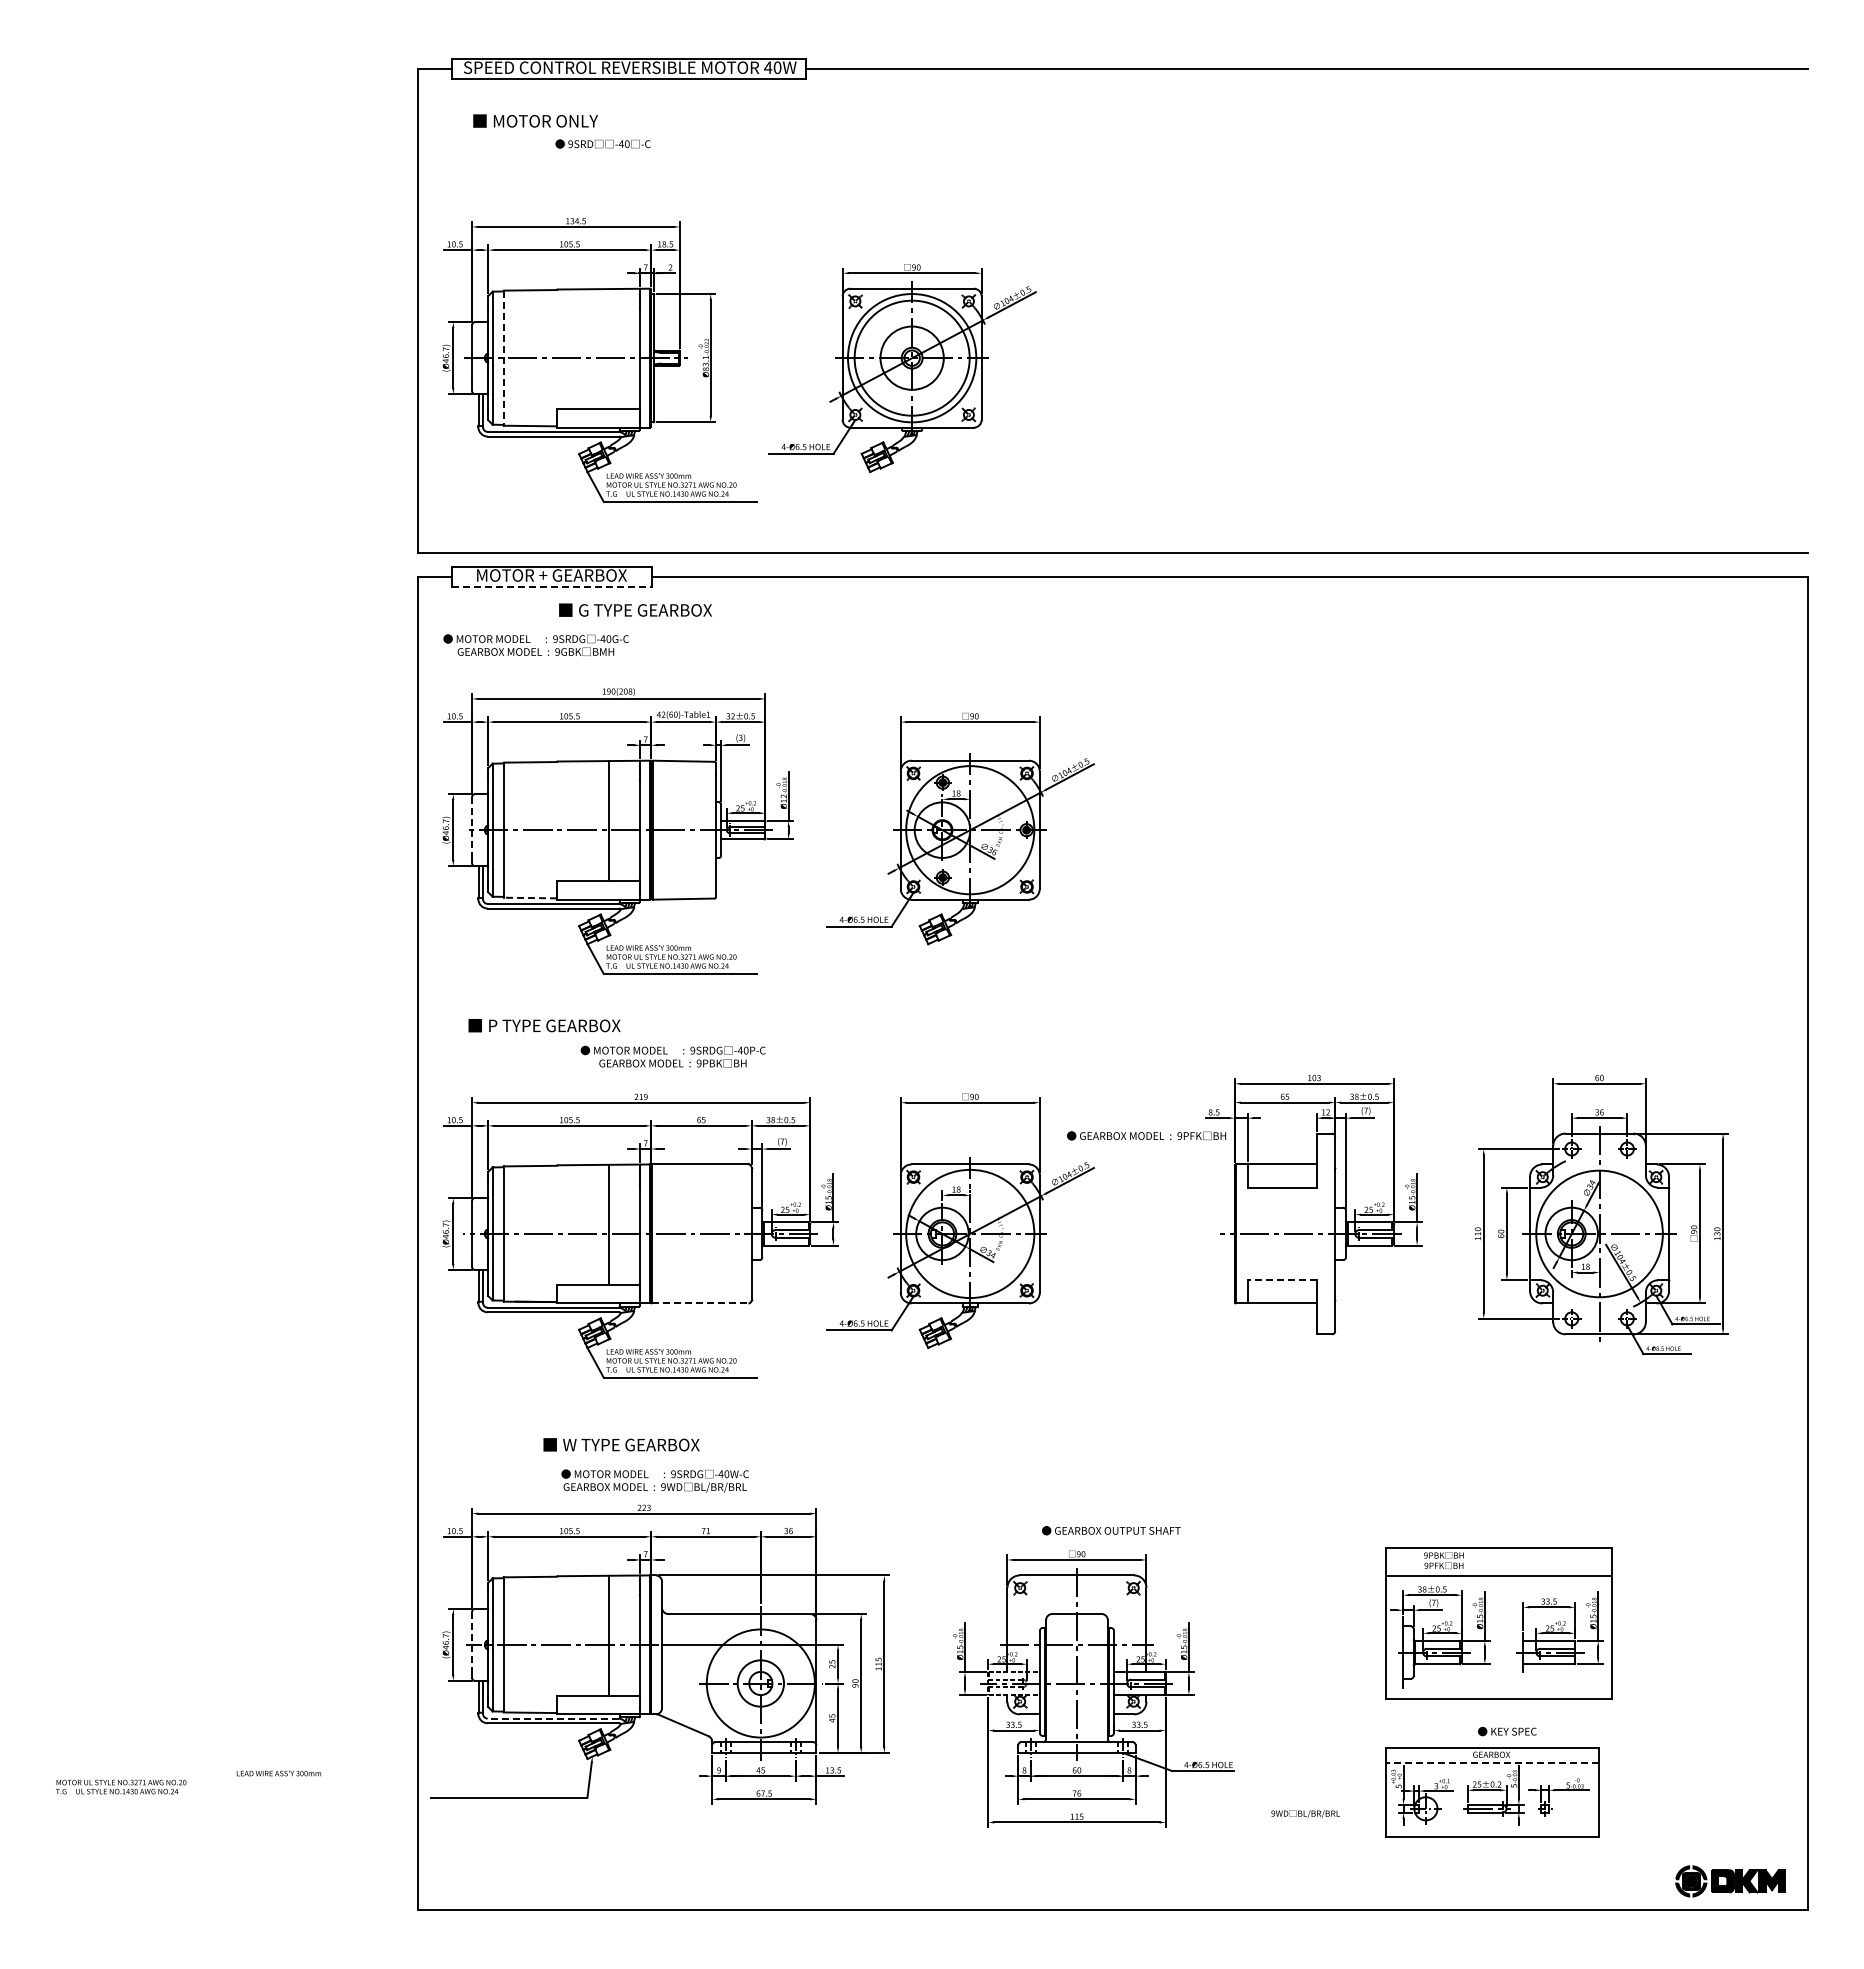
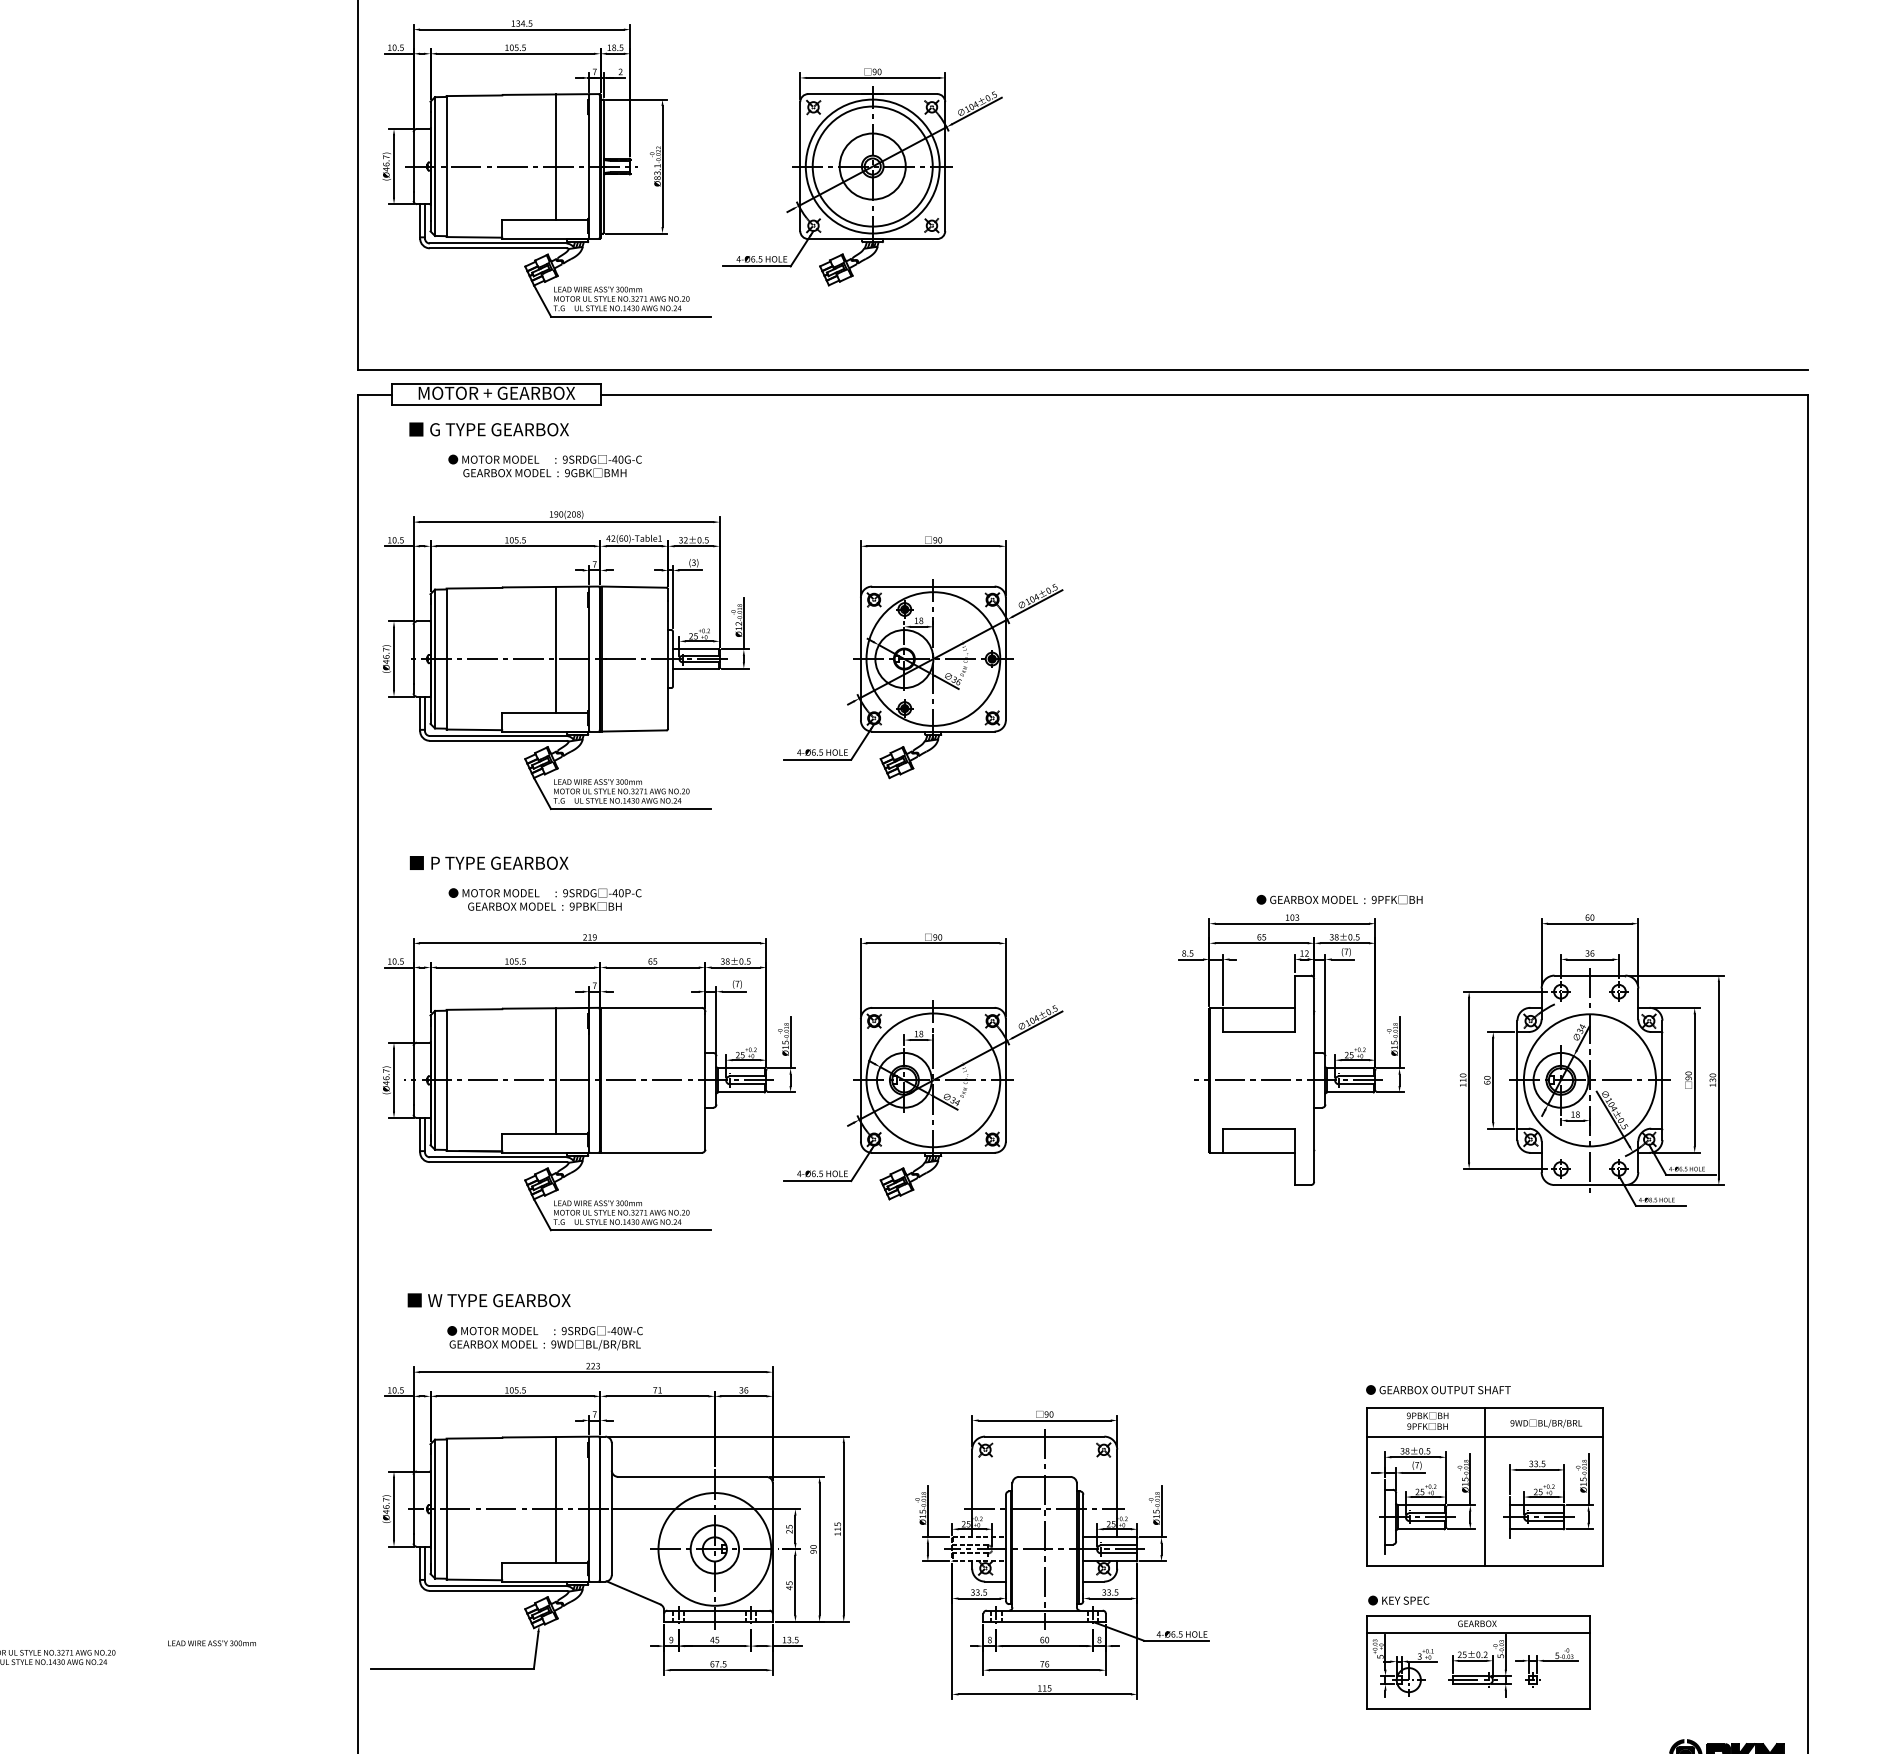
line: (608, 349) -> (555, 157), added
line: (503, 358) -> (446, 166), dashed -> solid
line: (552, 587) -> (497, 405), dashed -> solid
text: (635, 609) -> (489, 428), moved
text: (535, 644) -> (544, 465), moved
line: (472, 826) -> (414, 655), dashed -> solid
line: (530, 898) -> (474, 730), dashed -> solid
text: (672, 1056) -> (544, 899), moved
text: (1146, 1135) -> (1339, 899), moved
line: (1281, 1280) -> (1258, 1128), dashed -> solid
line: (700, 1303) -> (651, 1152), dashed -> solid
text: (621, 1444) -> (489, 1300), moved
text: (654, 1480) -> (544, 1337), moved
text: (1111, 1530) -> (1438, 1389), moved
line: (1498, 1623) -> (1484, 1486), added
line: (472, 1640) -> (414, 1504), dashed -> solid
line: (553, 1718) -> (498, 1585), dashed -> solid
text: (1507, 1731) -> (1398, 1600), moved
line: (1492, 1763) -> (1478, 1632), dashed -> solid
text: (1305, 1813) -> (1546, 1423), moved

